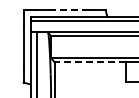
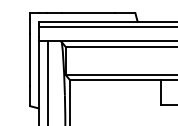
line: (68, 10) -> (87, 13), dashed -> solid
line: (89, 62) -> (114, 80), dashed -> solid

